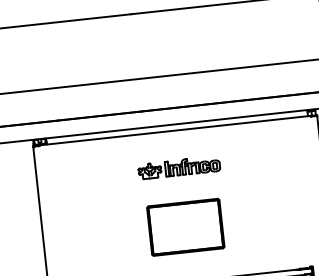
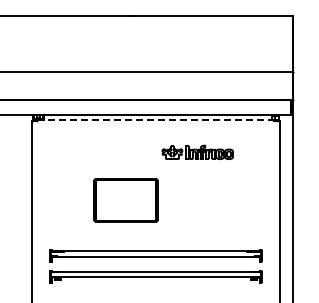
line: (174, 131) -> (155, 120), solid -> dashed
part: (178, 166) -> (197, 151), moved
part: (185, 227) -> (125, 200), moved

